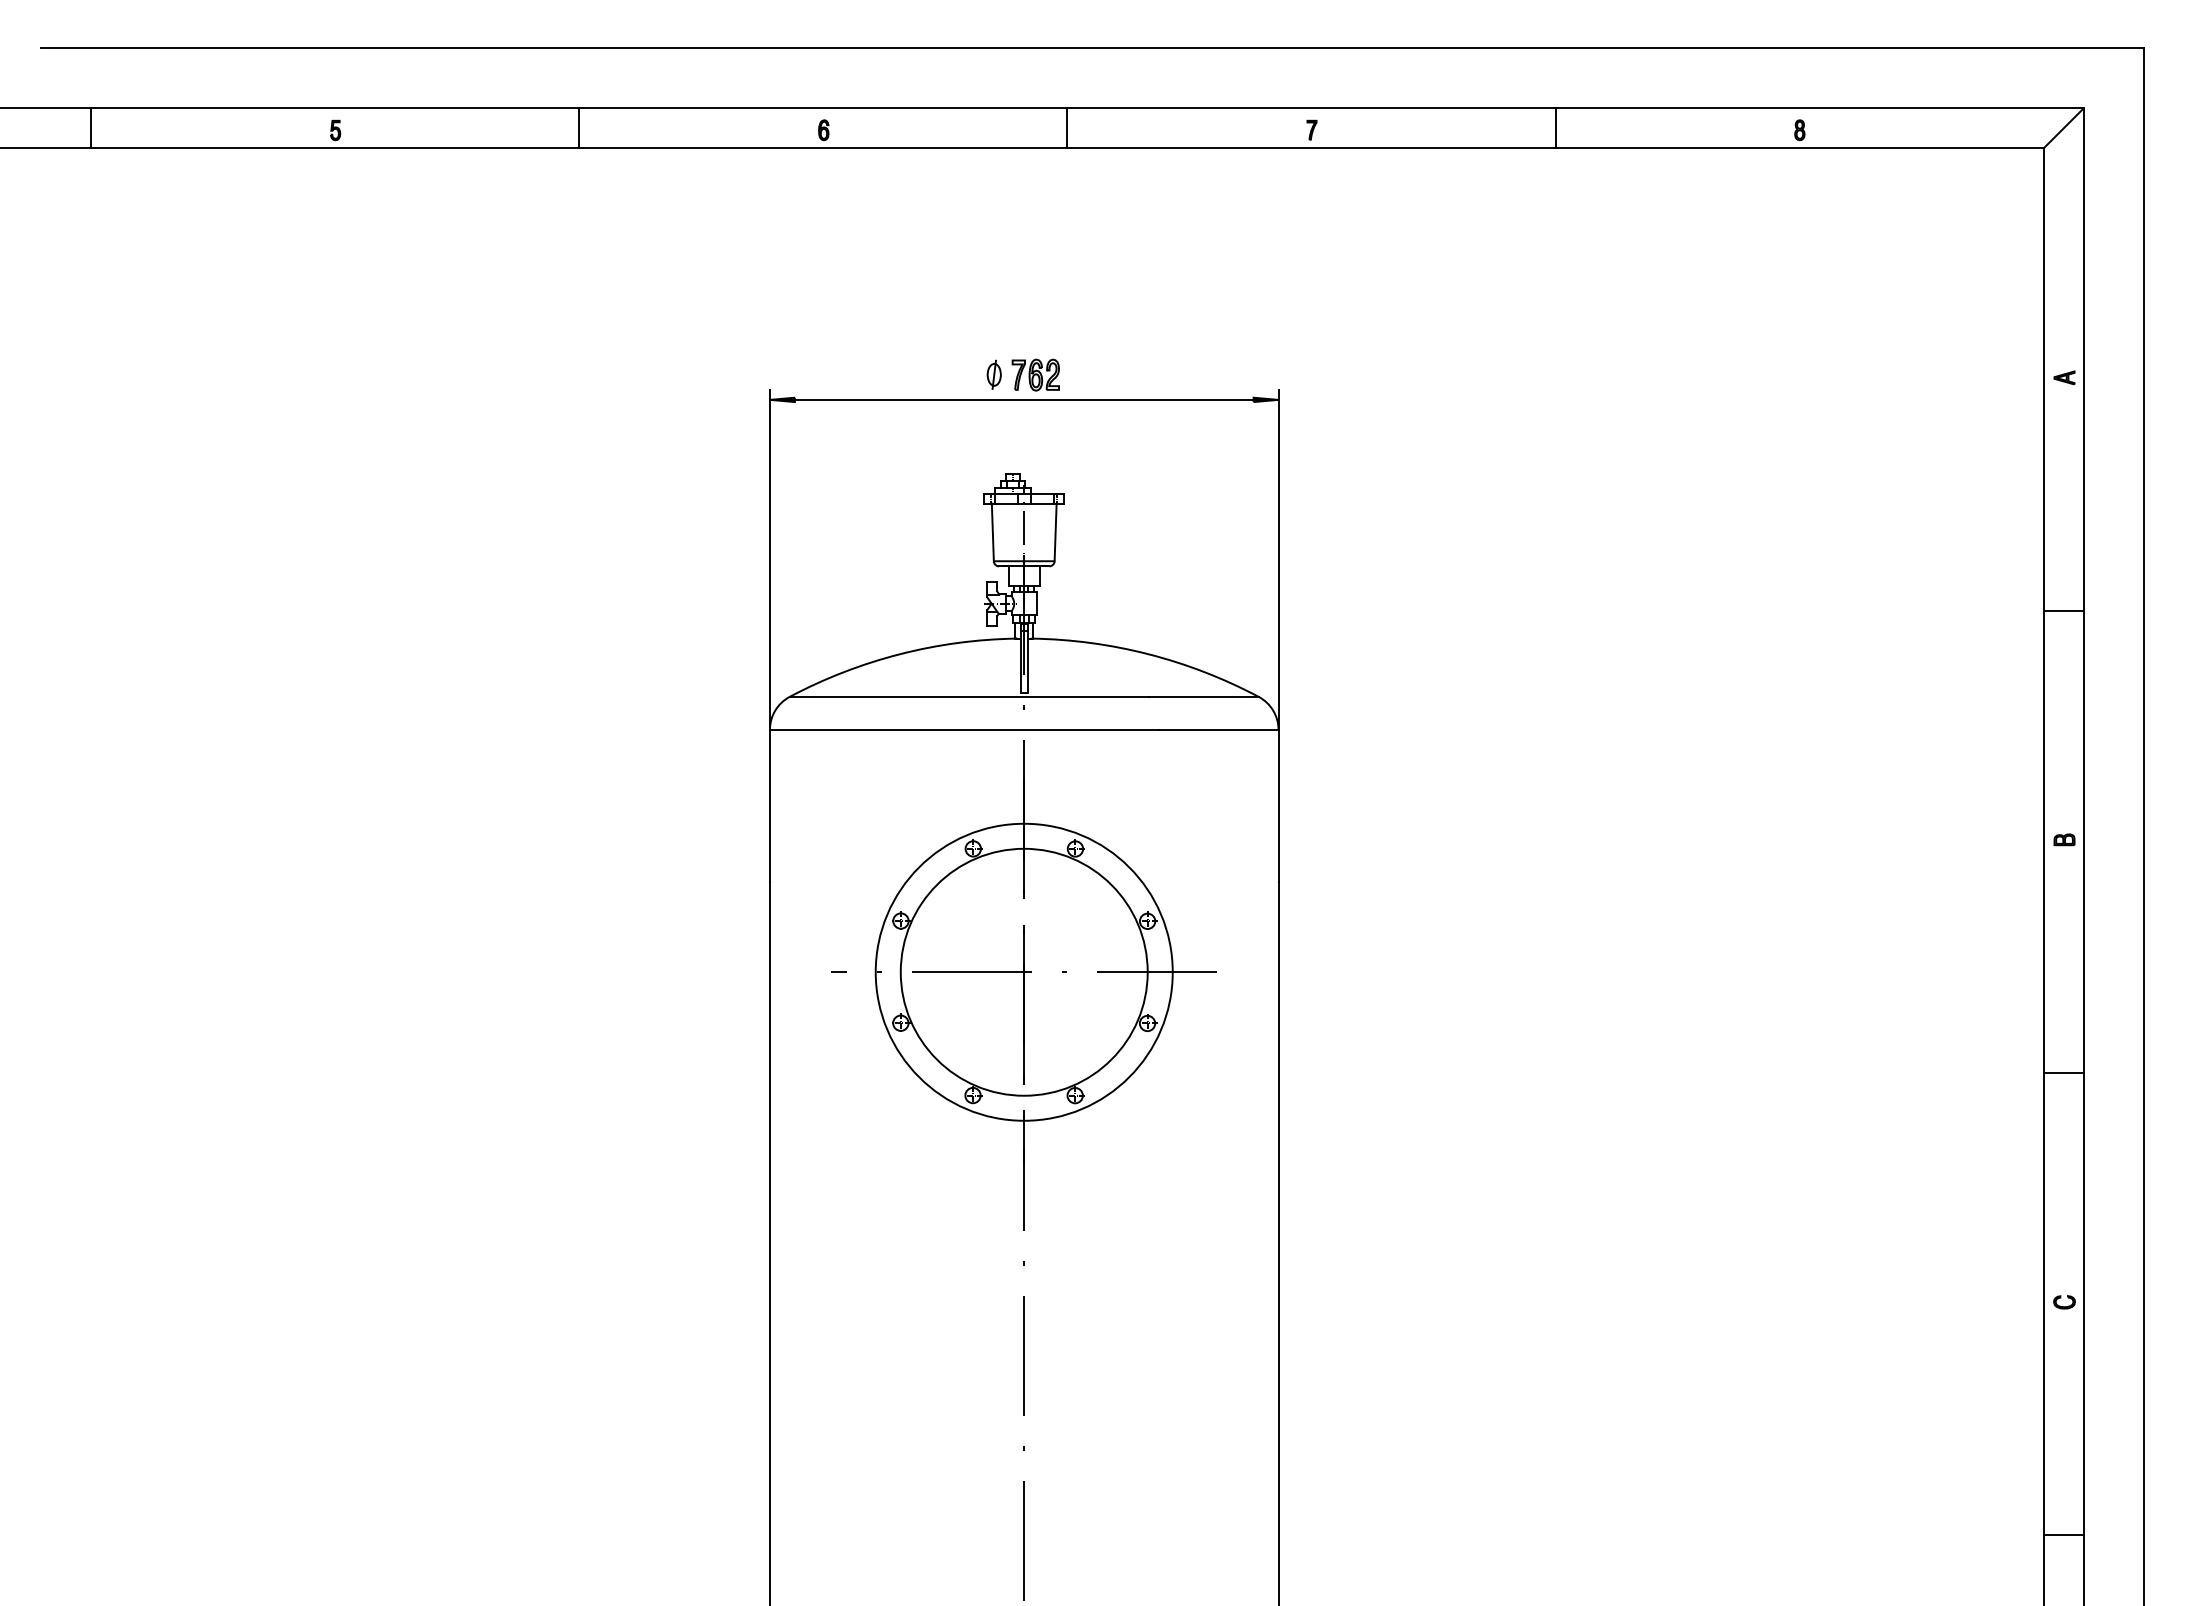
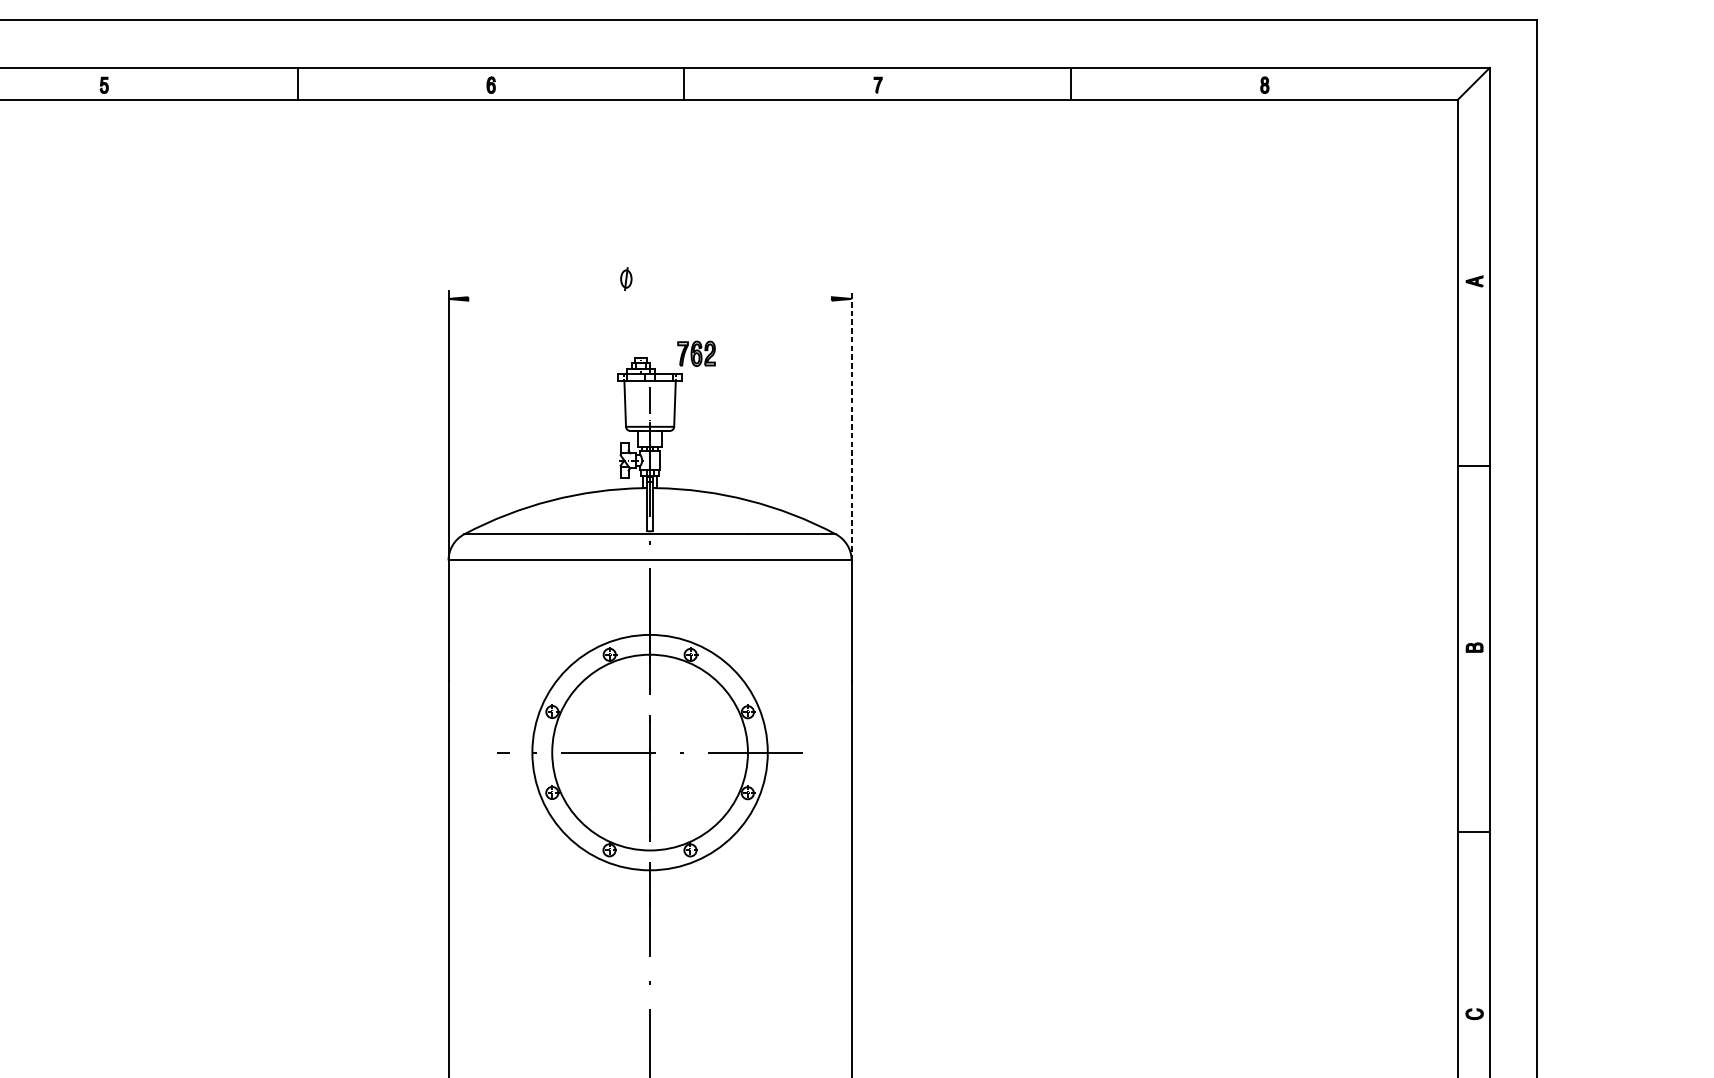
part: (1035, 374) -> (696, 353), moved
line: (1023, 399) -> (649, 298), removed
line: (1278, 559) -> (851, 425), solid -> dashed

